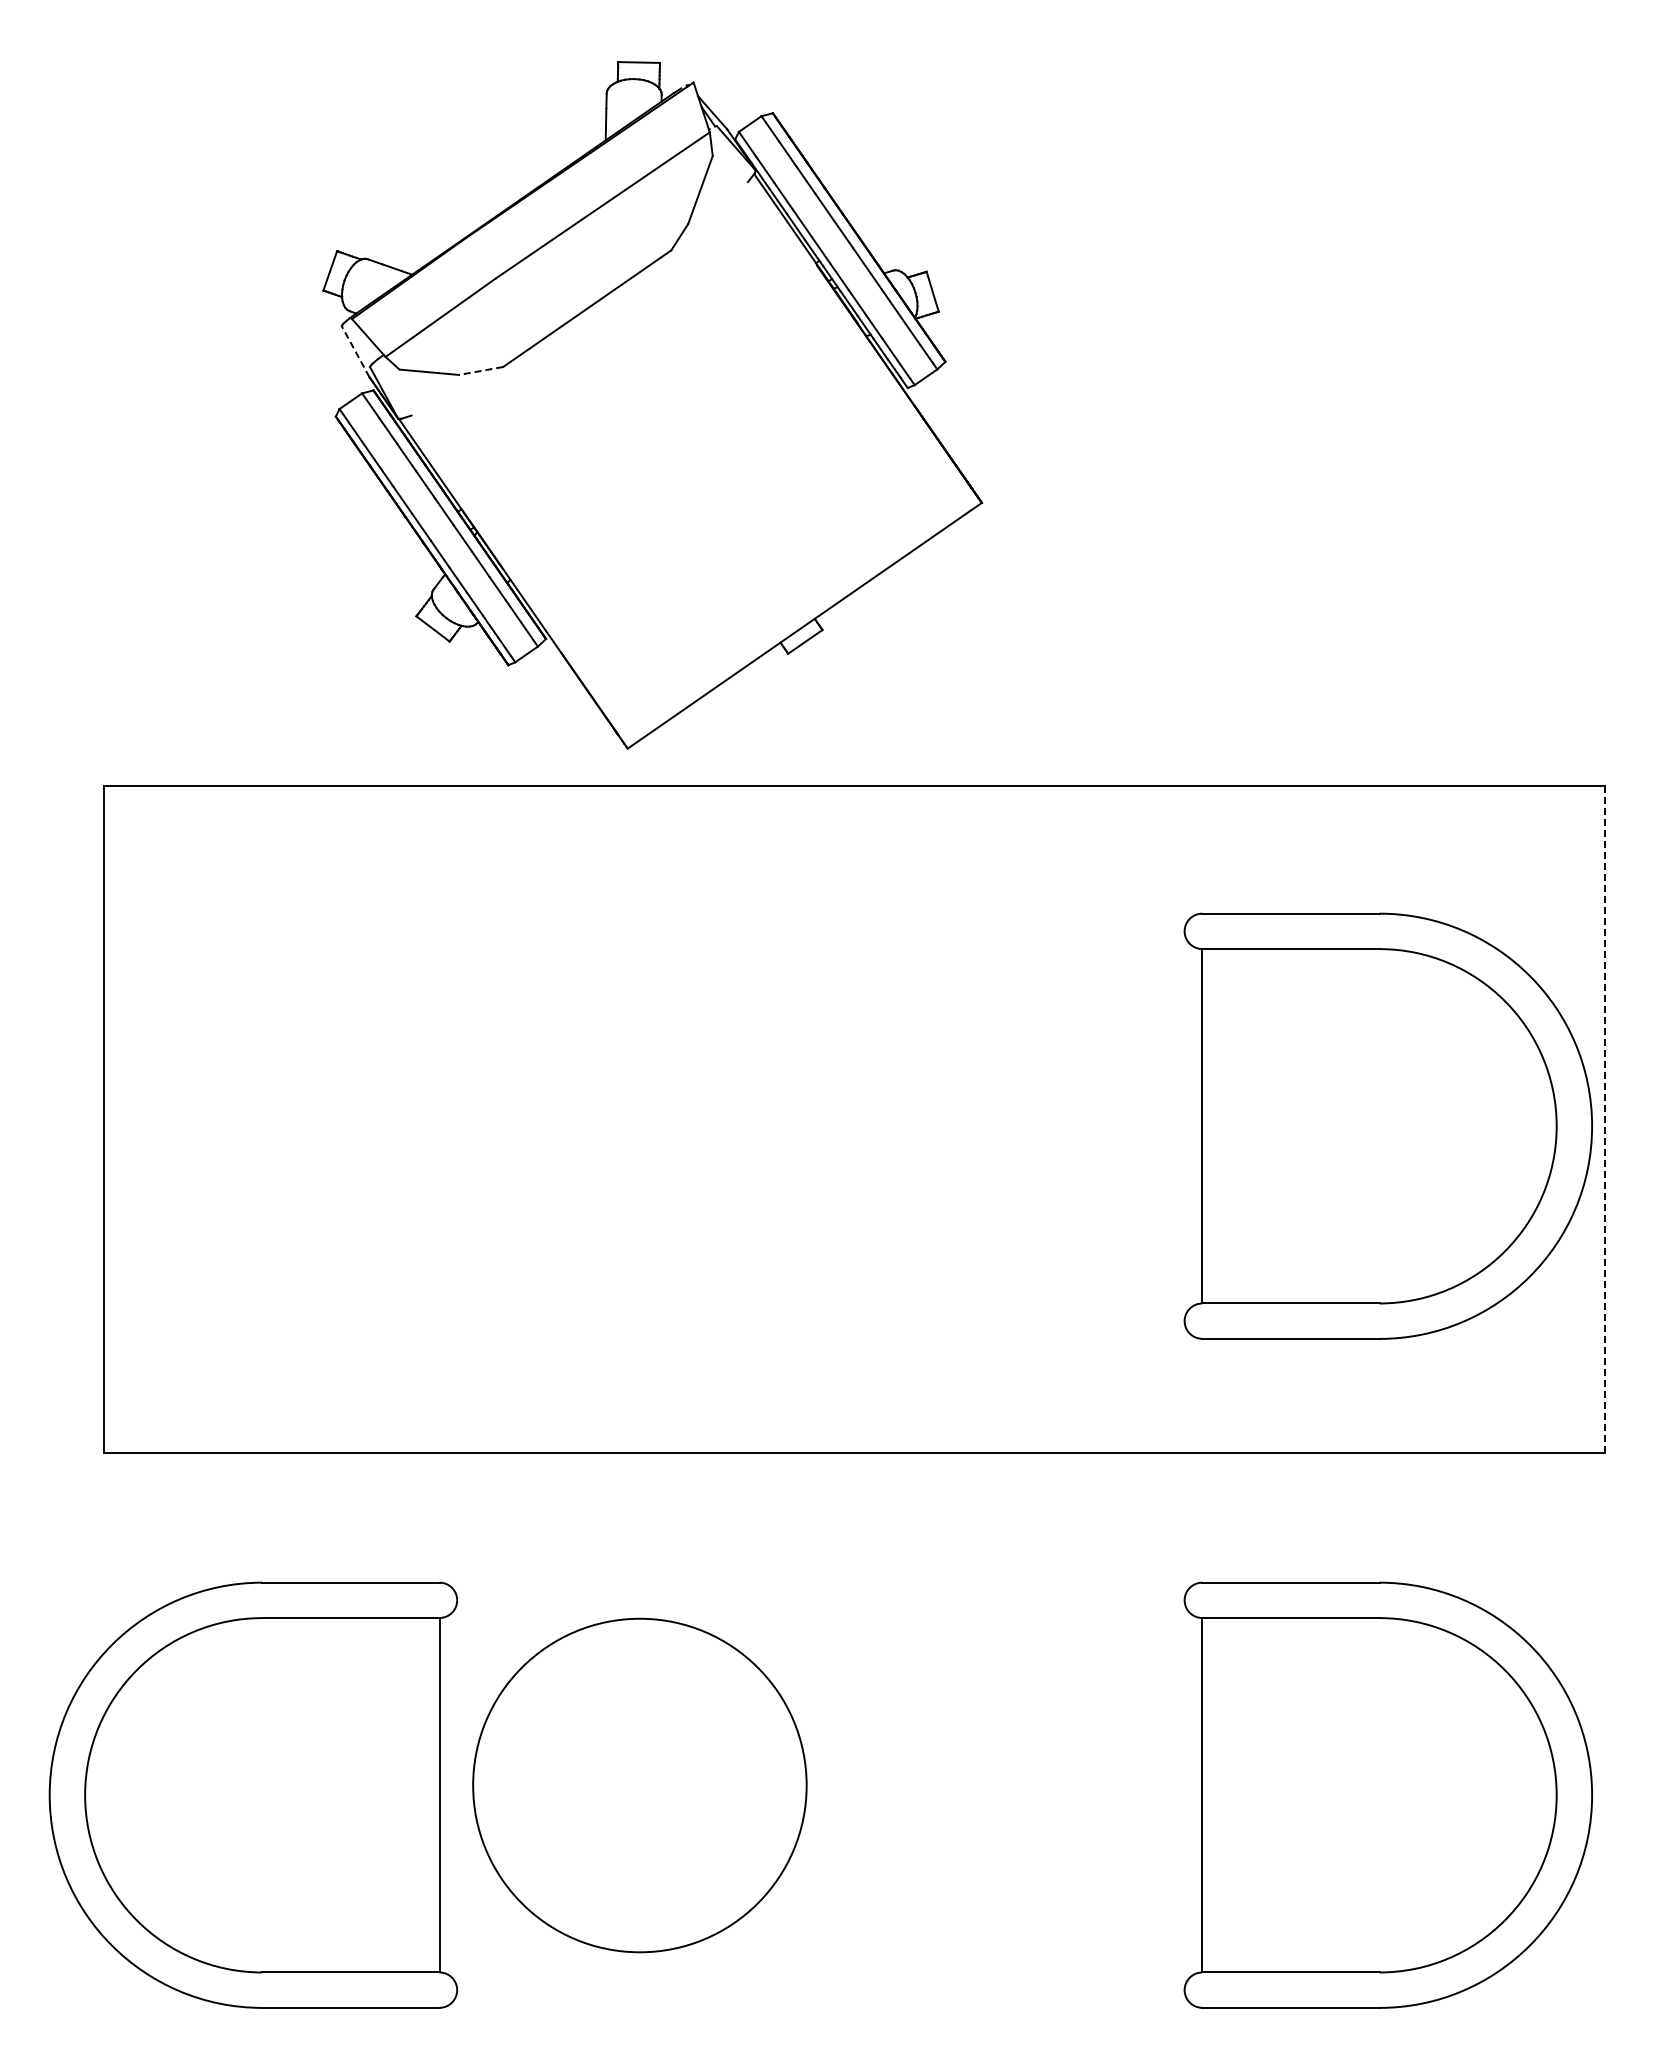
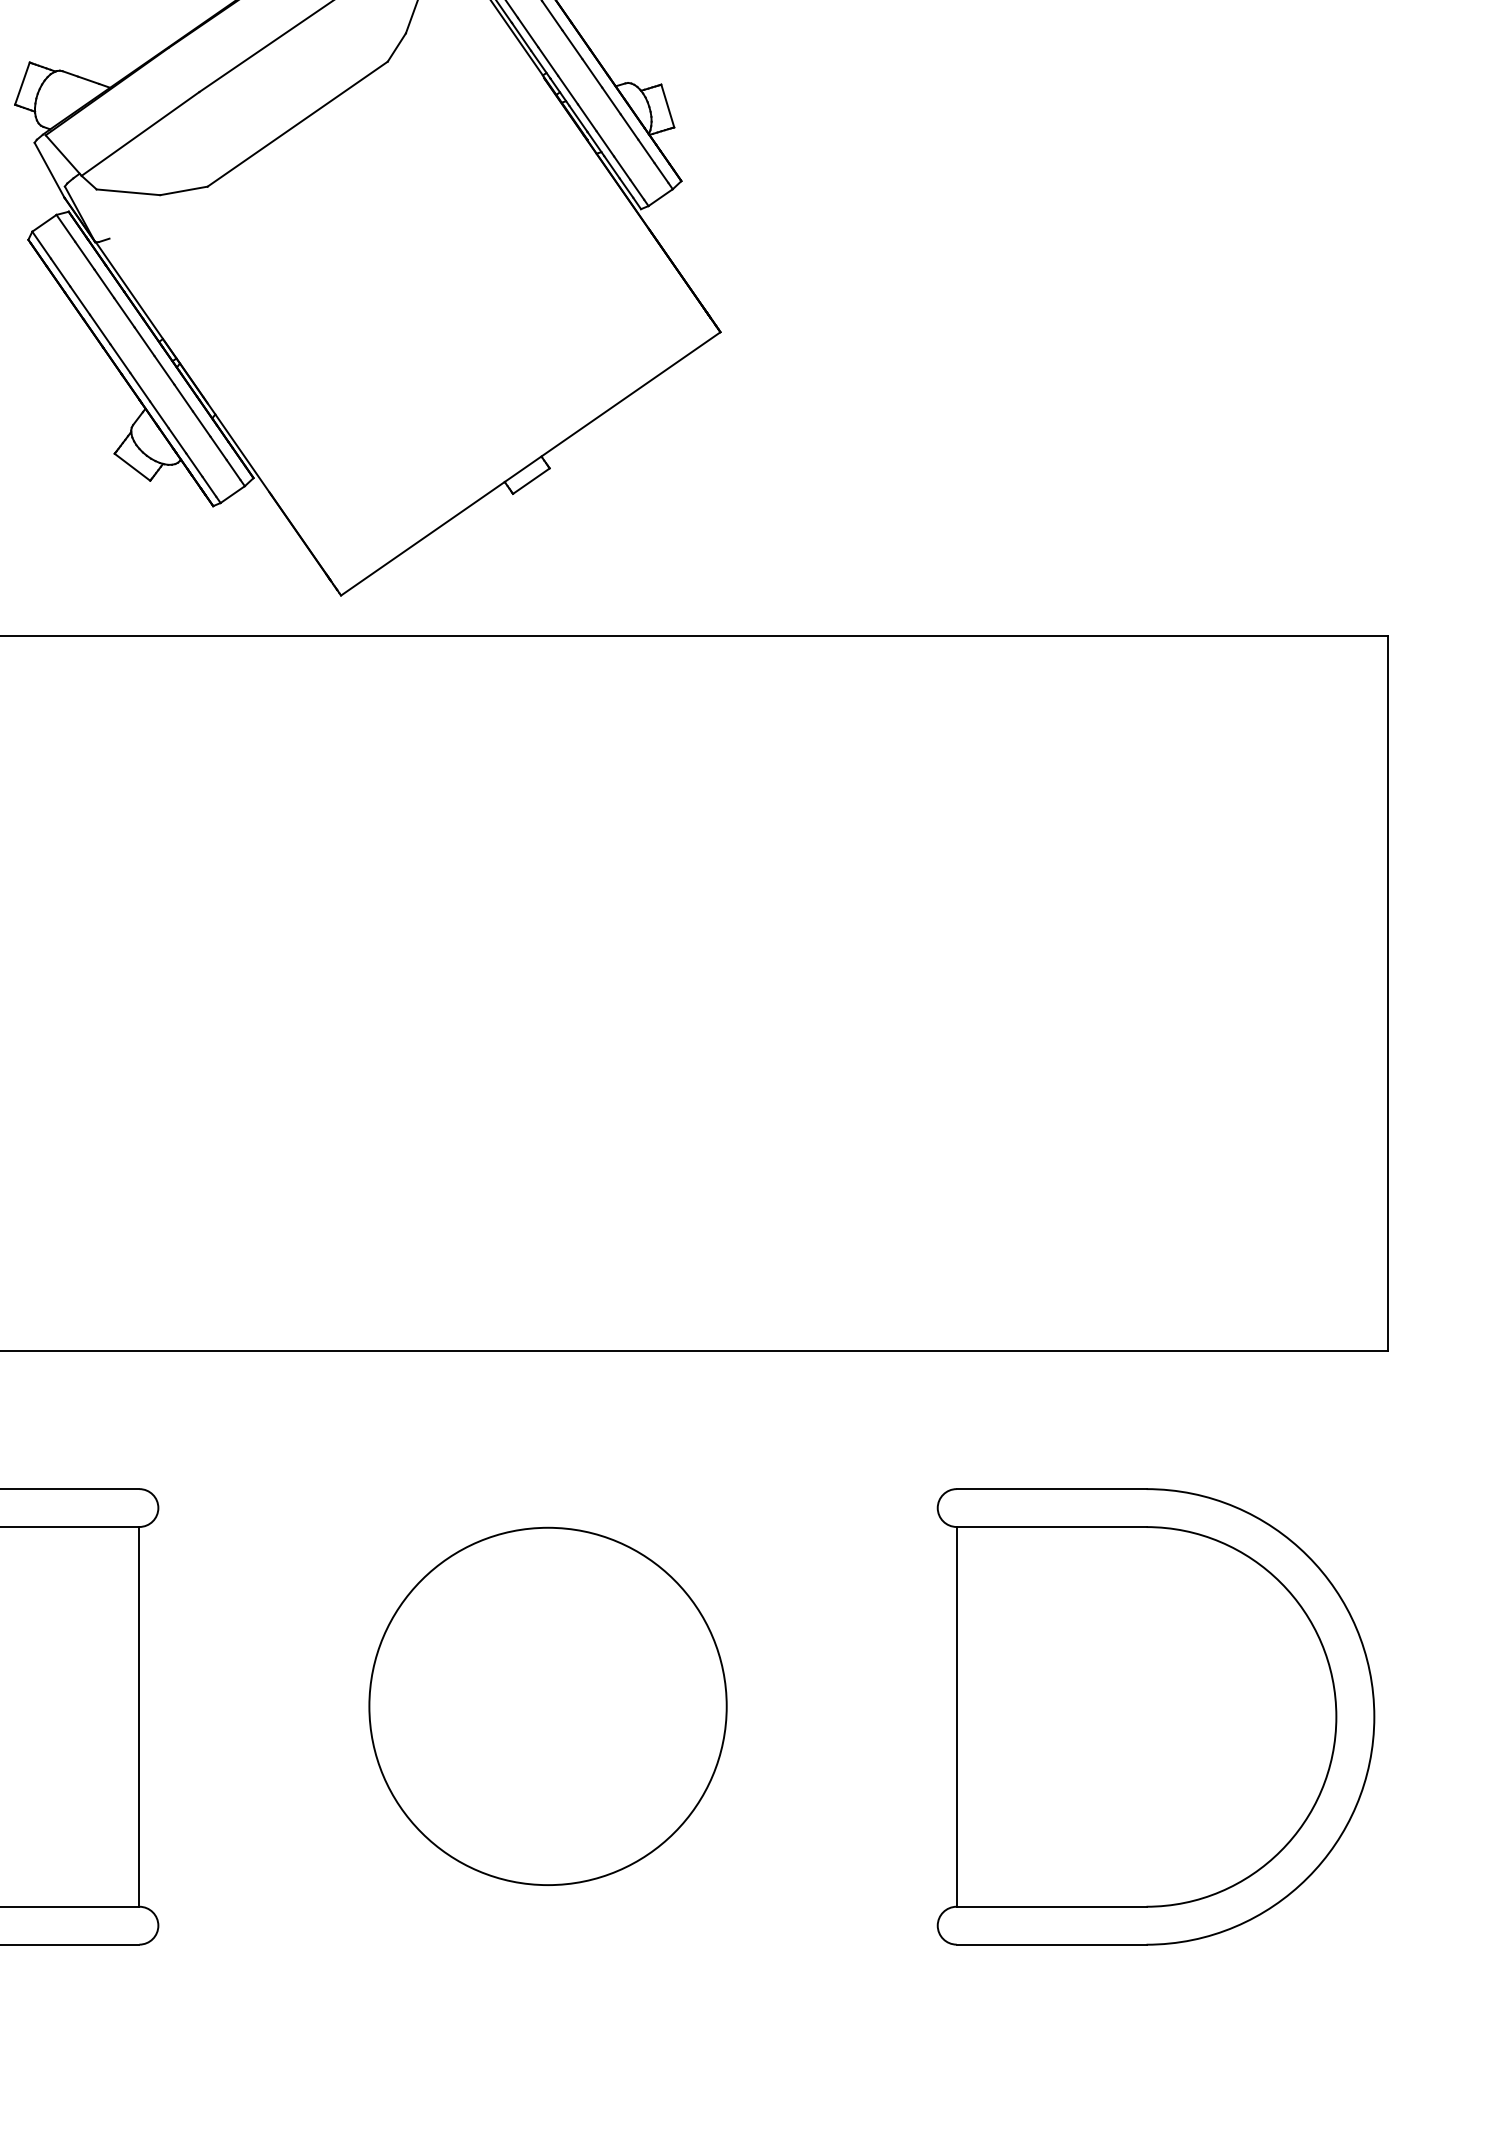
line: (355, 351) -> (49, 170), dashed -> solid
line: (480, 371) -> (183, 191), dashed -> solid
line: (1605, 1119) -> (1388, 992), dashed -> solid
part: (1387, 1125) -> (1155, 999), removed
circle: (639, 1785) -> (547, 1706), moved

